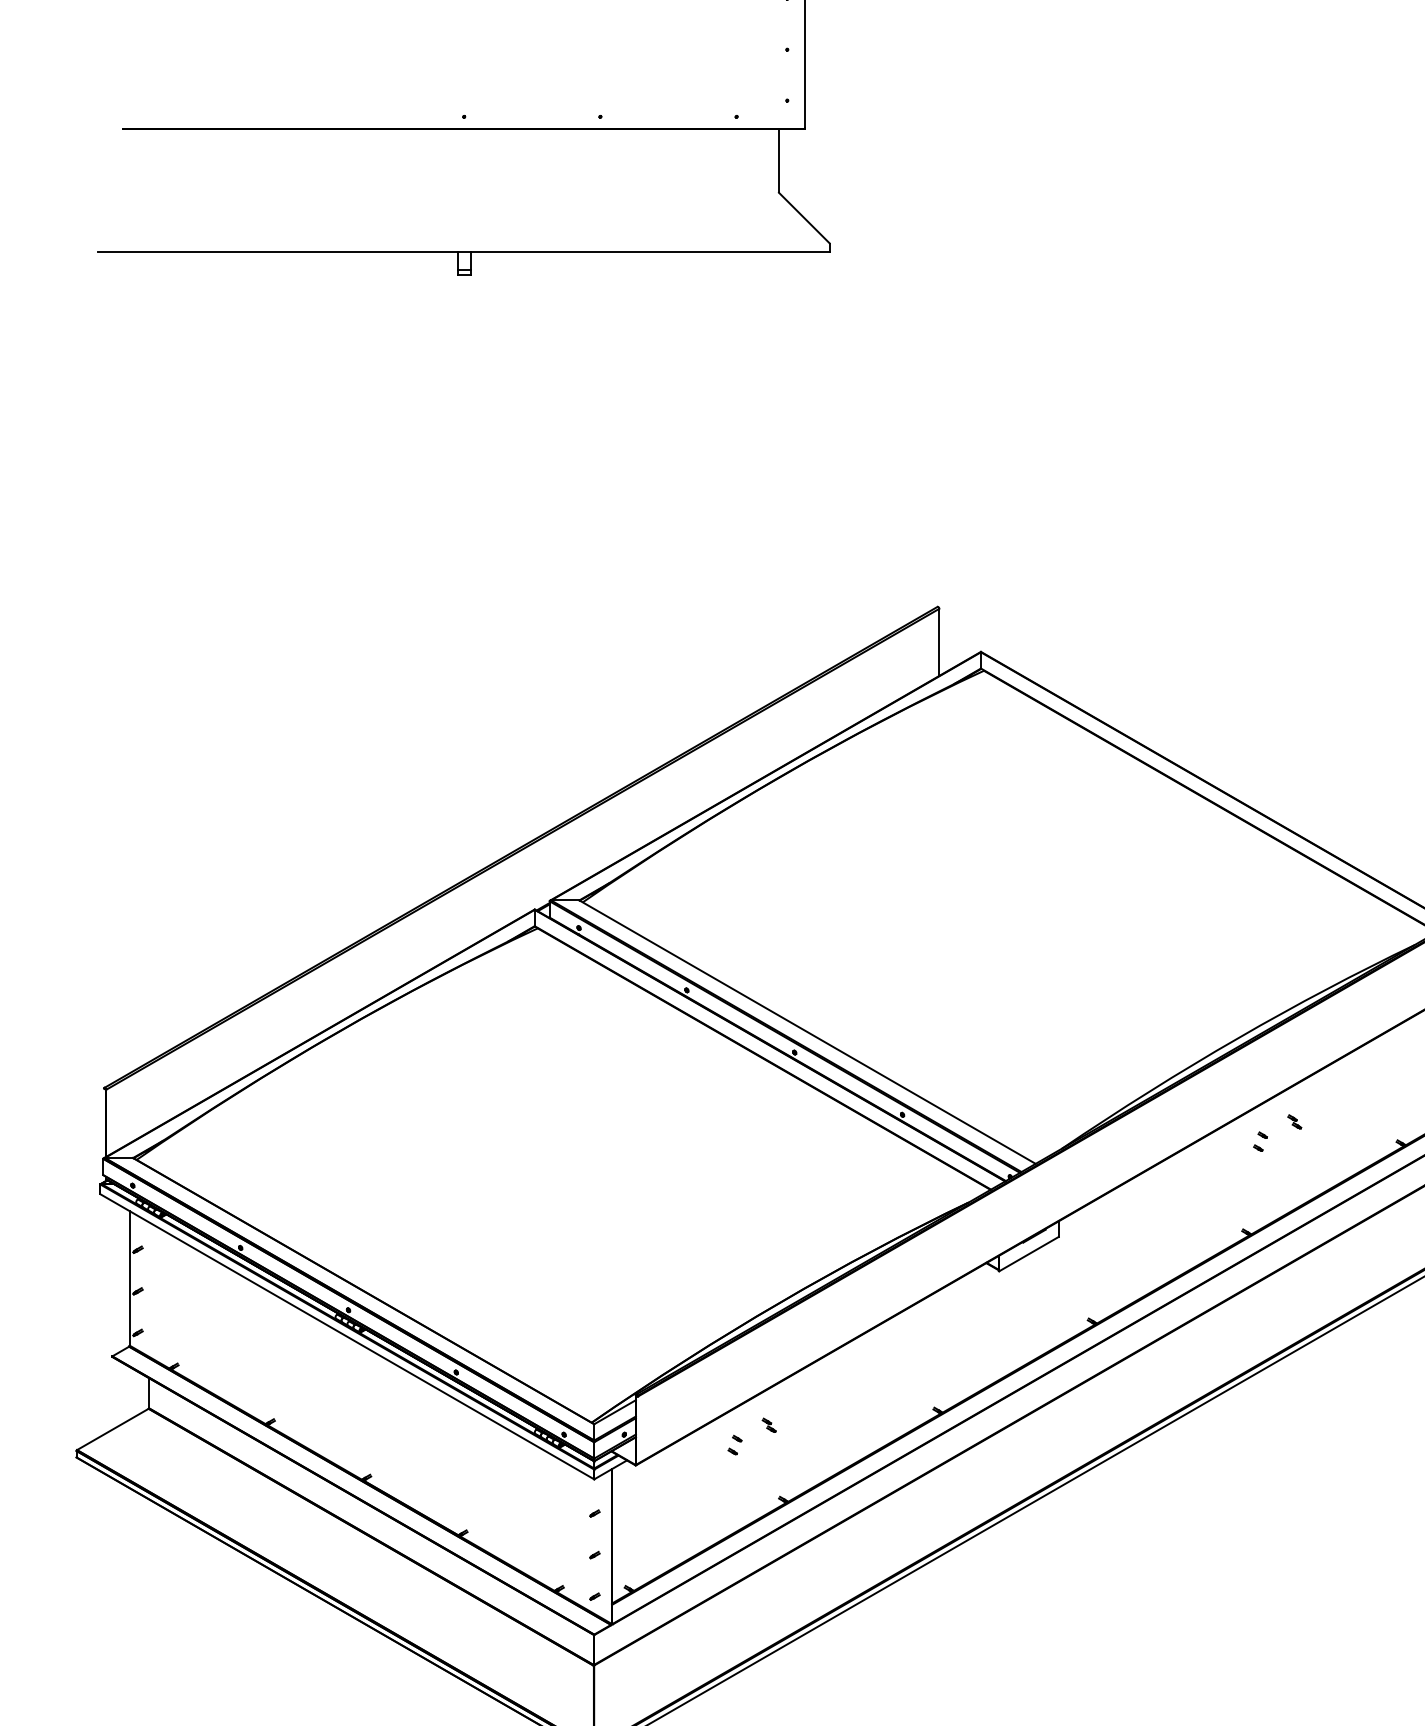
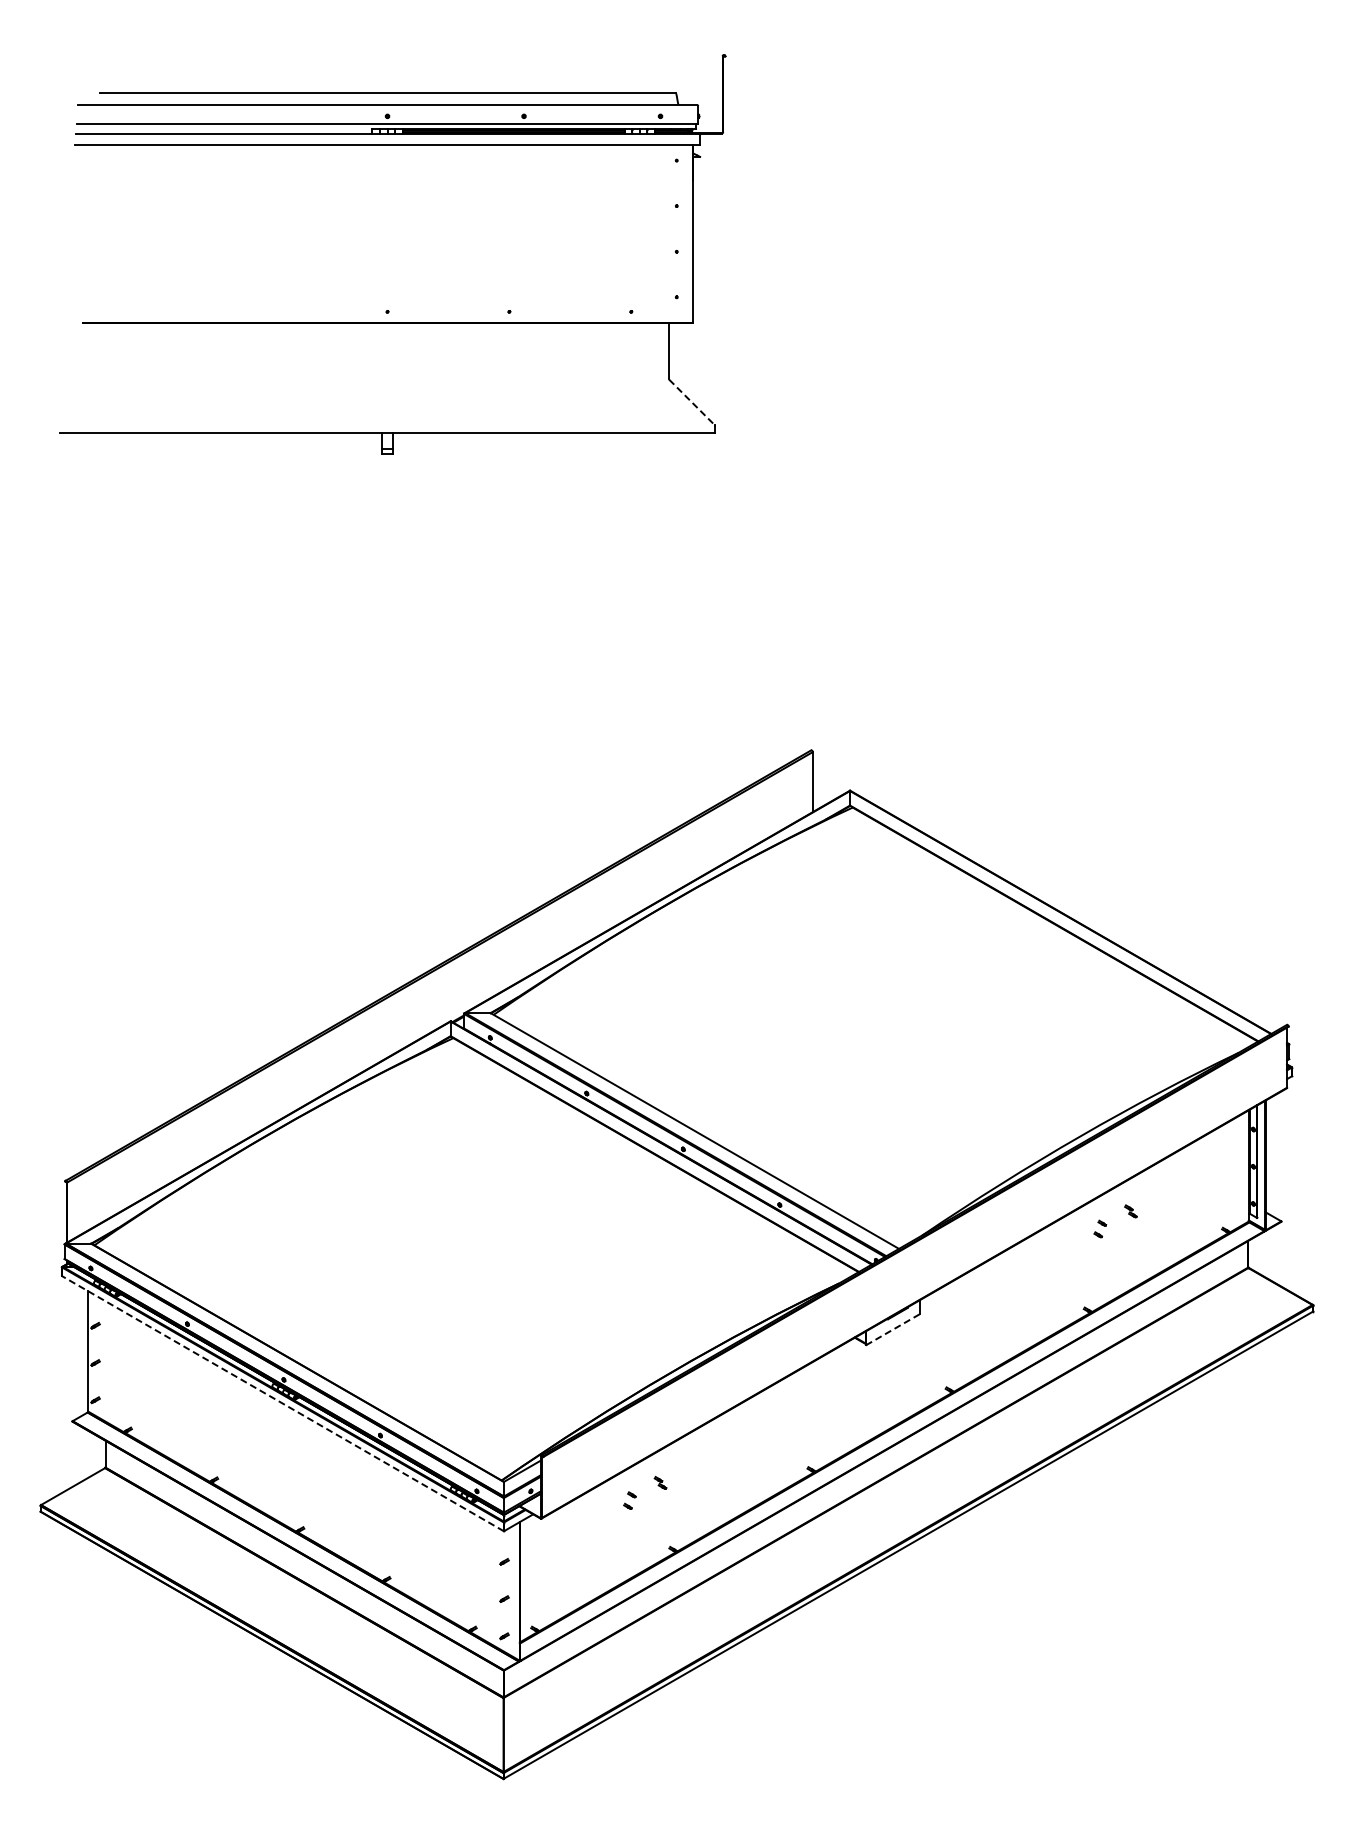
line: (804, 218) -> (692, 402), solid -> dashed
line: (1029, 1253) -> (893, 1329), solid -> dashed
line: (346, 1336) -> (282, 1403), solid -> dashed

